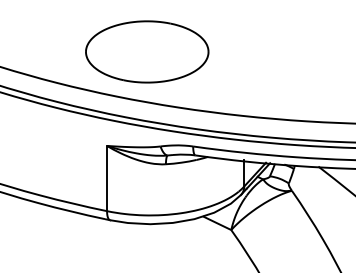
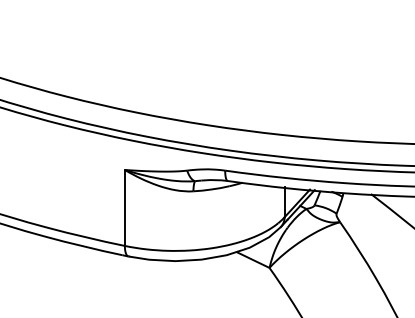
part: (147, 51) -> (171, 60), removed

